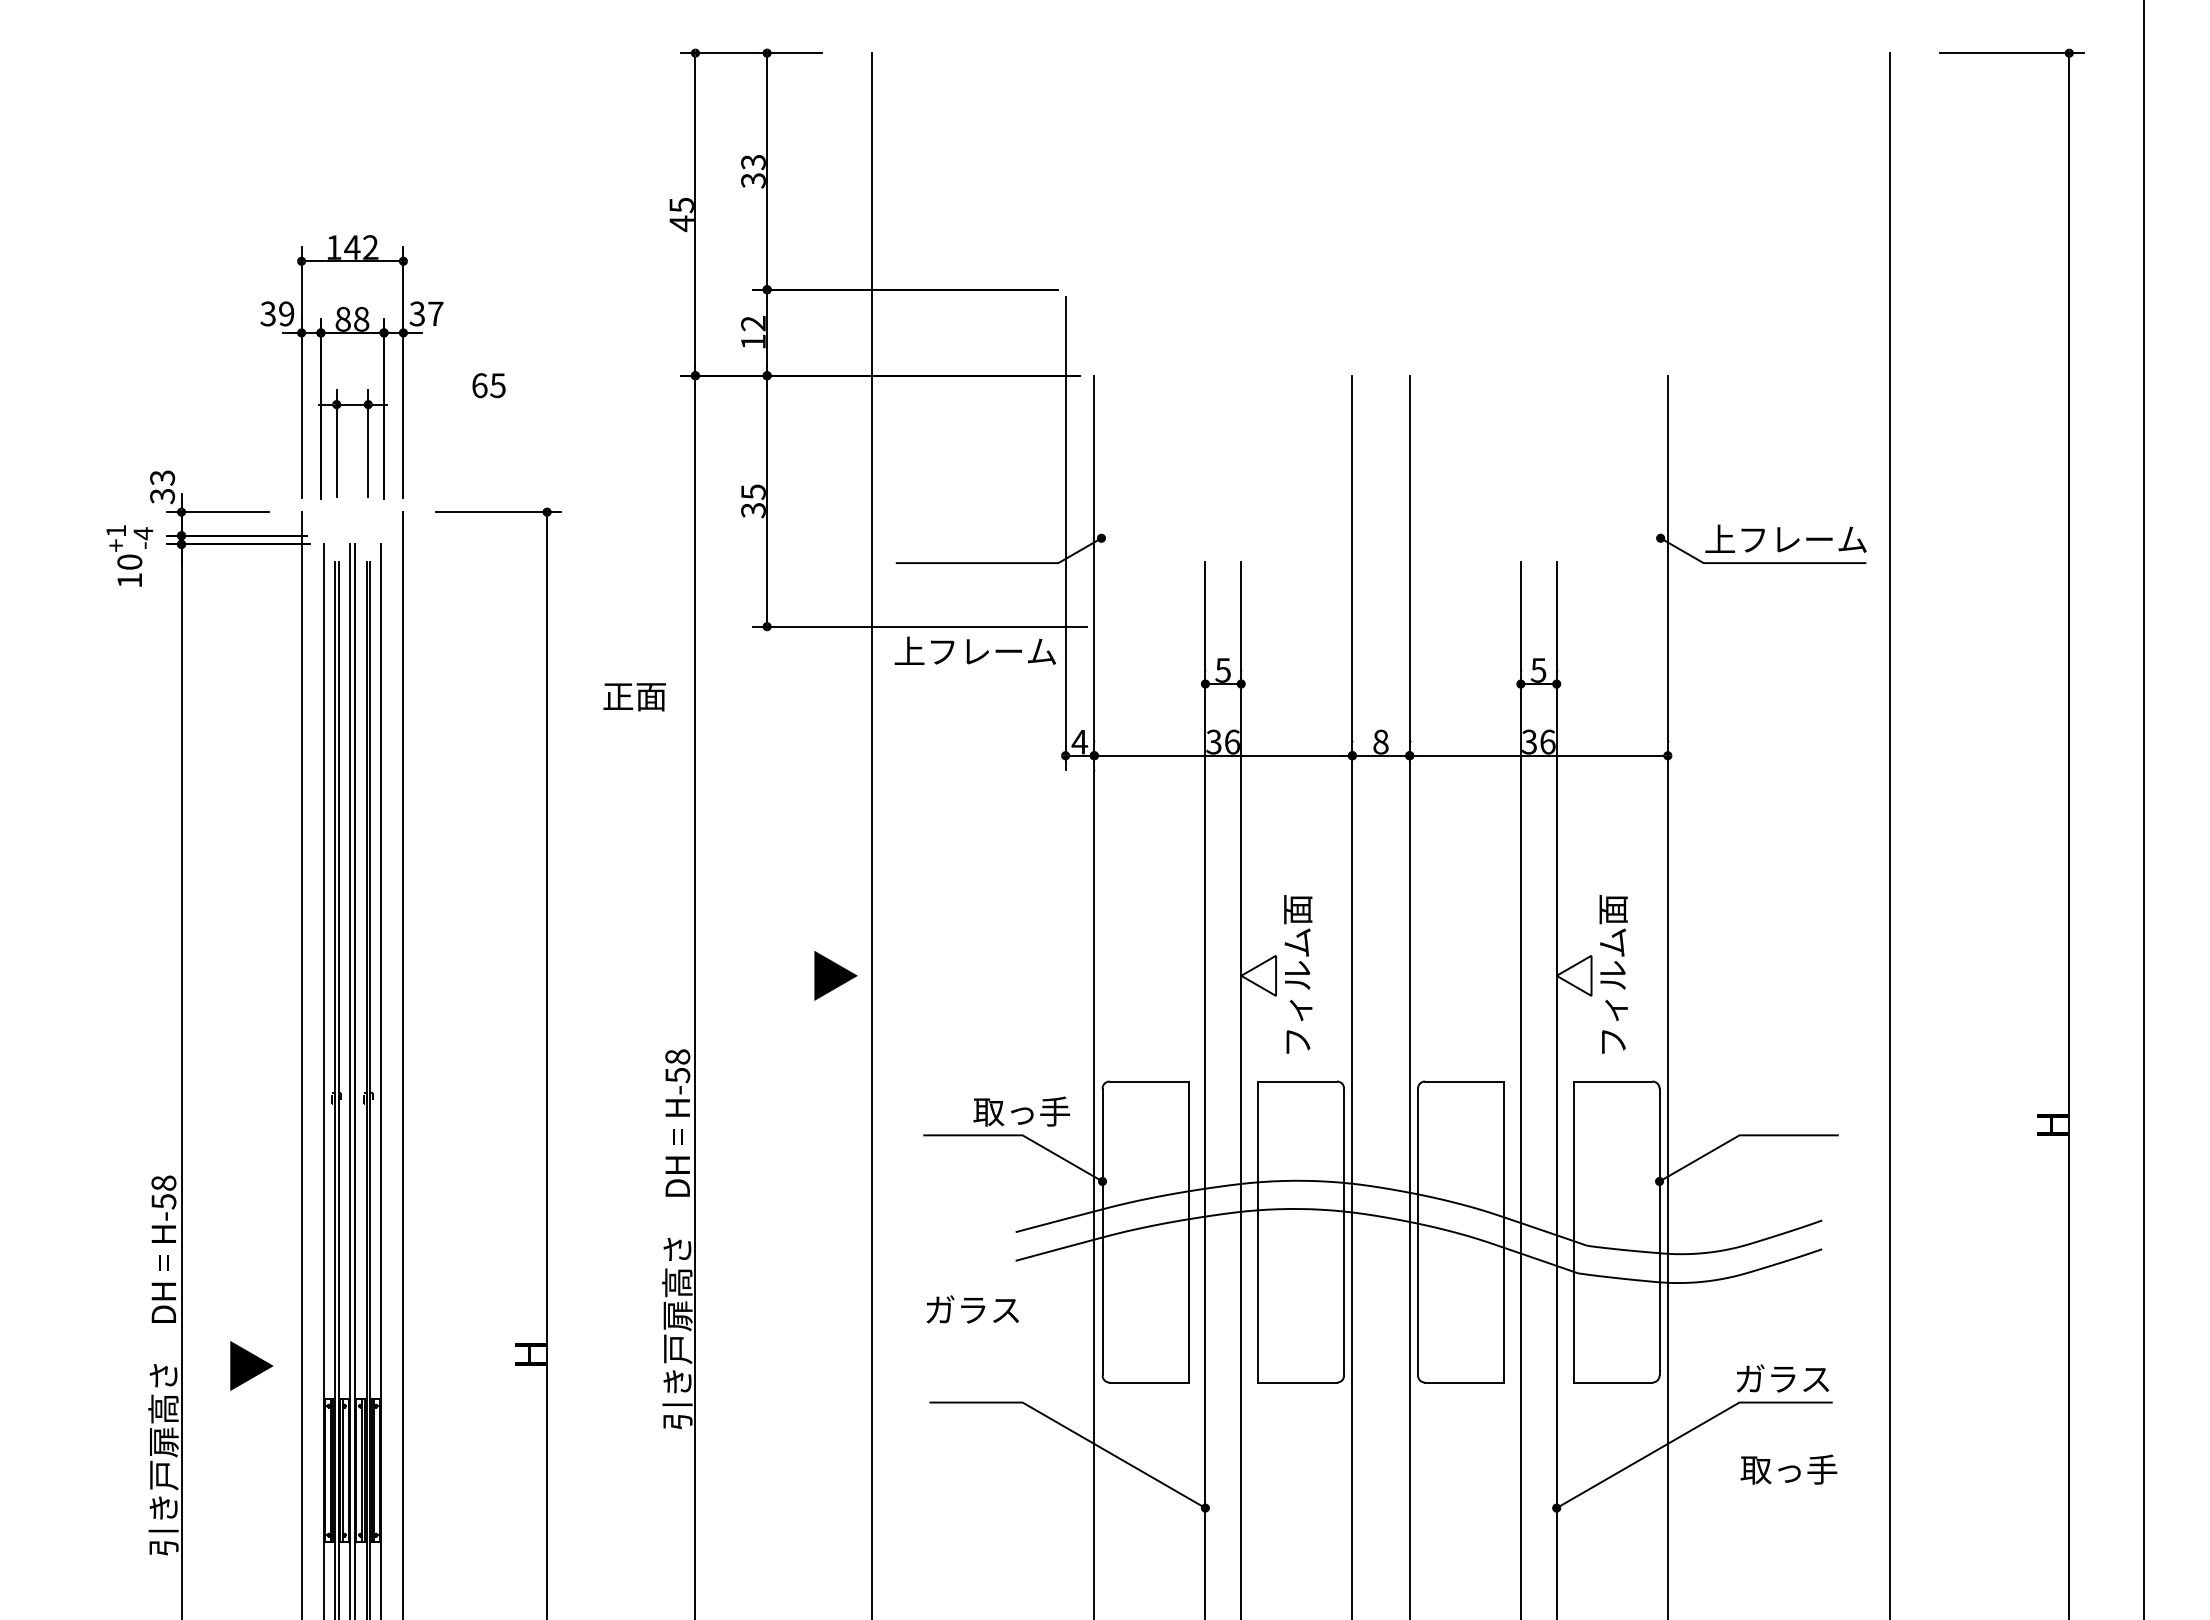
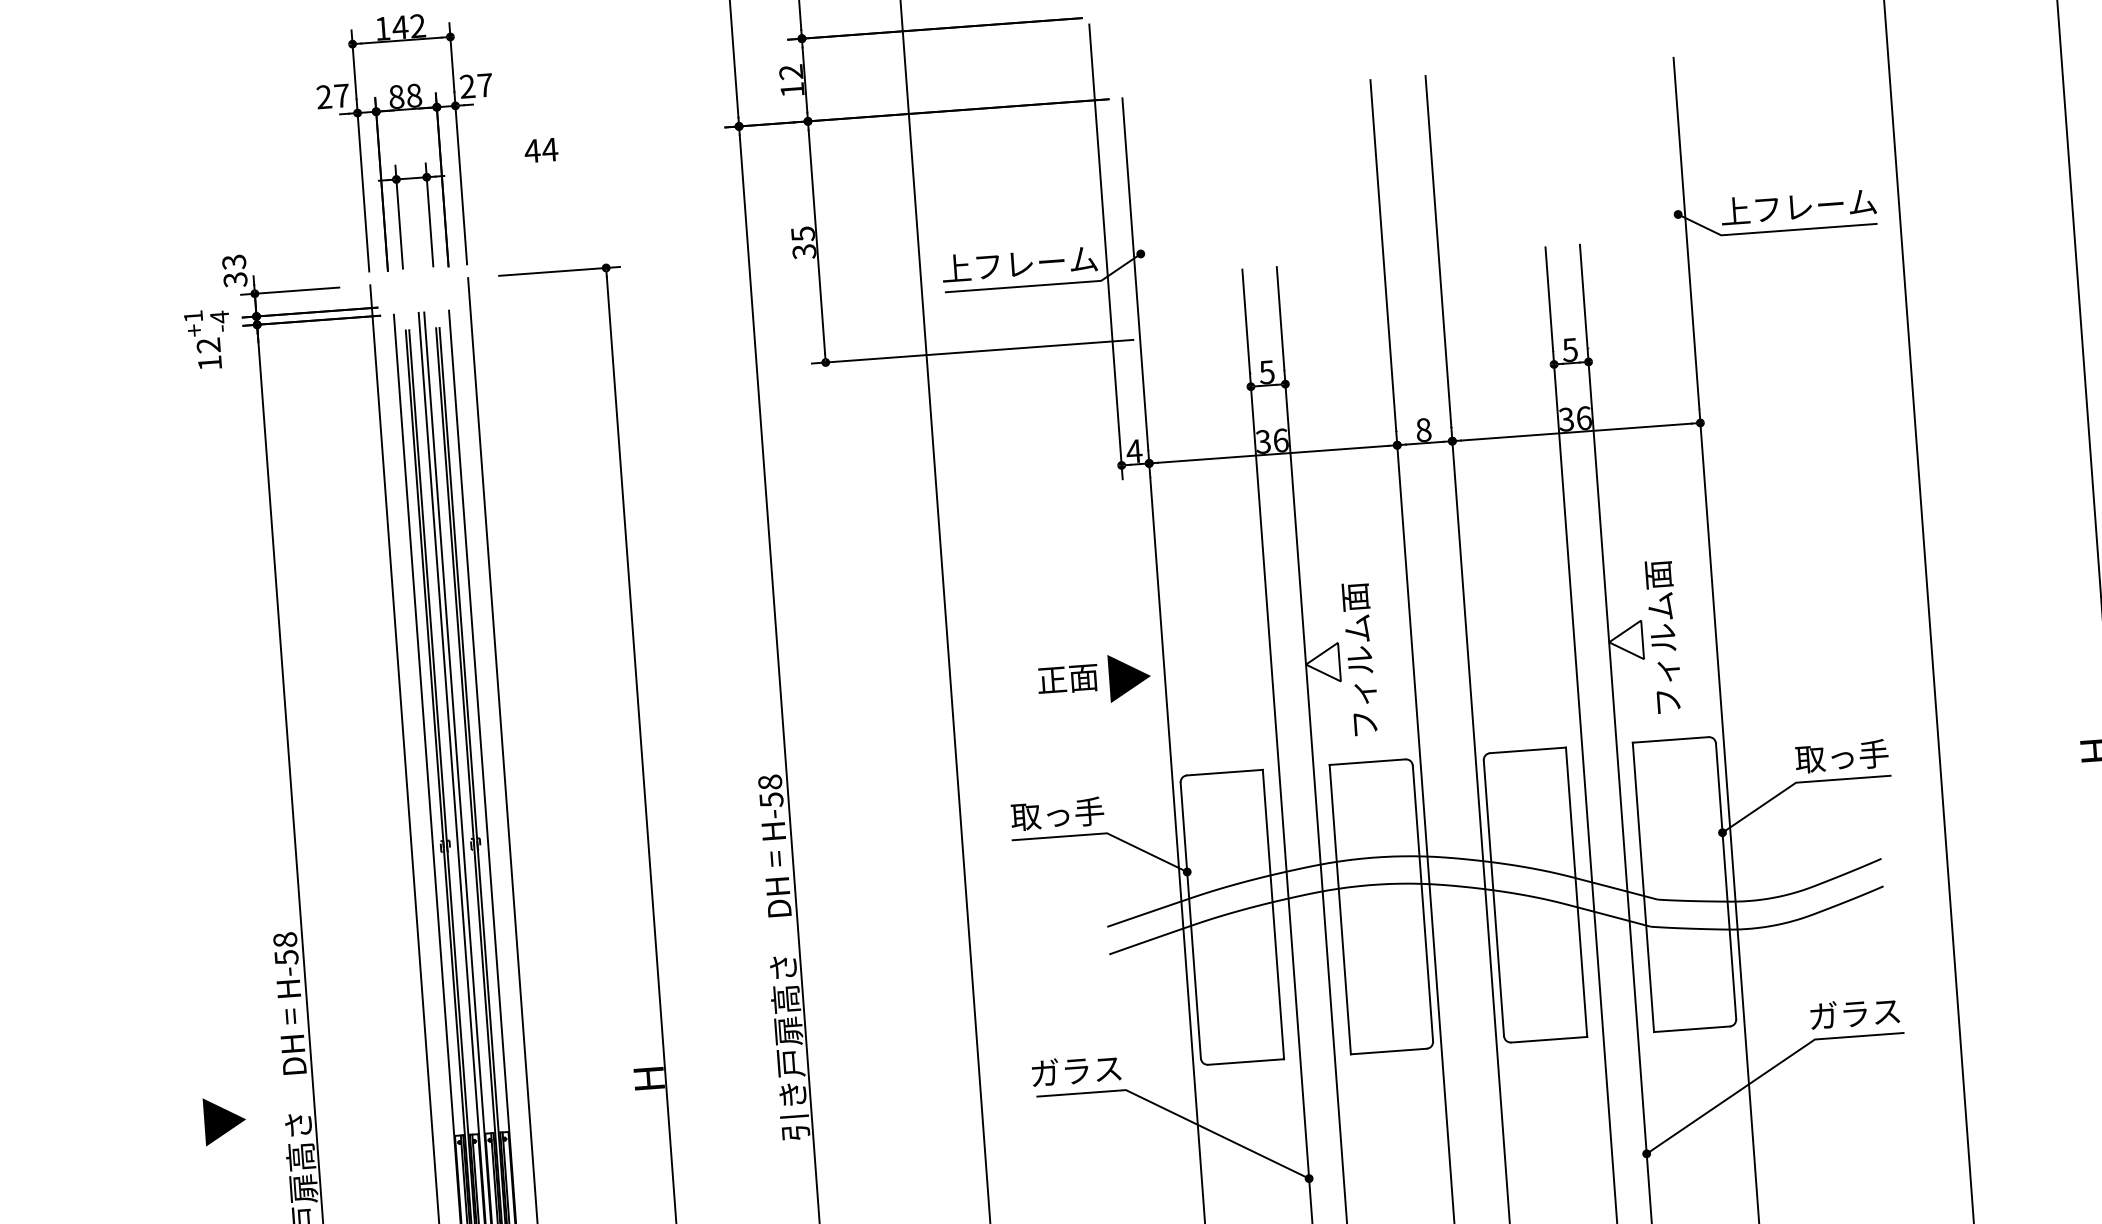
text: (277, 313) -> (333, 96), 39 -> 27
text: (416, 313) -> (466, 86), 37 -> 27
text: (488, 385) -> (540, 150), 65 -> 44
text: (129, 561) -> (208, 344), 10 -> 12
text: (974, 650) -> (1018, 263), moved
text: (634, 697) -> (1067, 679), moved
part: (835, 975) -> (1129, 677), moved
text: (1021, 1111) -> (1057, 813), moved
text: (972, 1309) -> (1076, 1070), moved
part: (251, 1365) -> (224, 1120), moved
text: (1788, 1469) -> (1841, 756), moved

